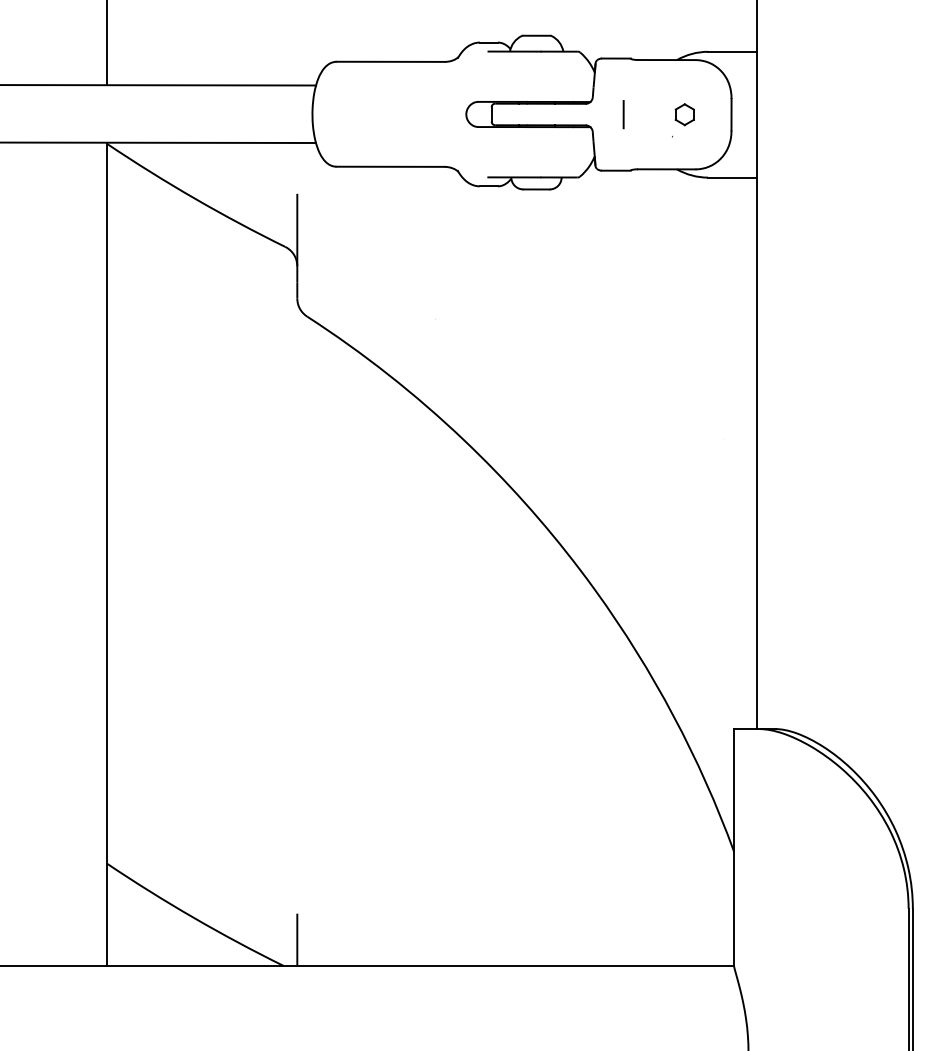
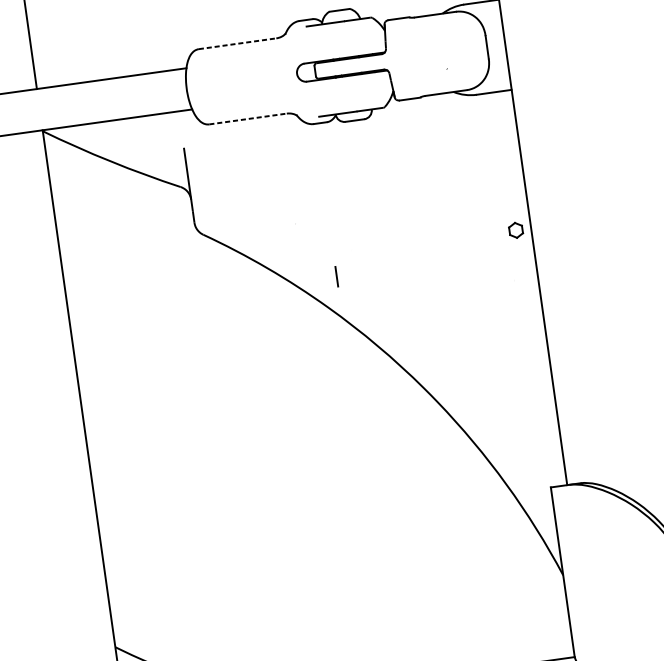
line: (391, 61) -> (238, 43), solid -> dashed
line: (623, 114) -> (336, 276), moved
part: (684, 114) -> (515, 230), moved
line: (391, 166) -> (248, 118), solid -> dashed

